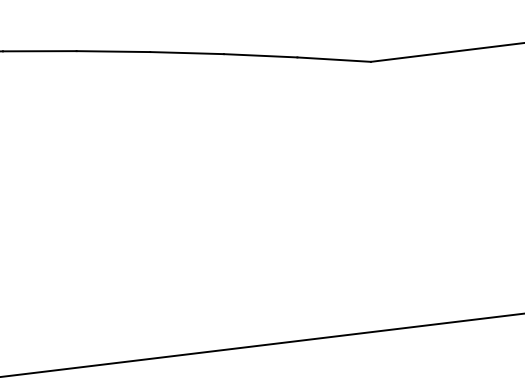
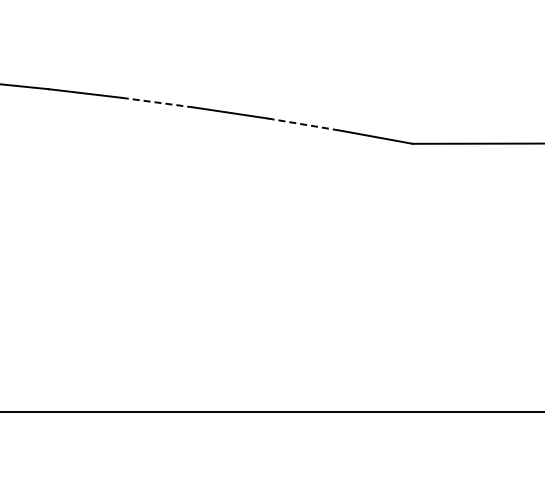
line: (113, 51) -> (158, 102), solid -> dashed
line: (260, 55) -> (303, 124), solid -> dashed

